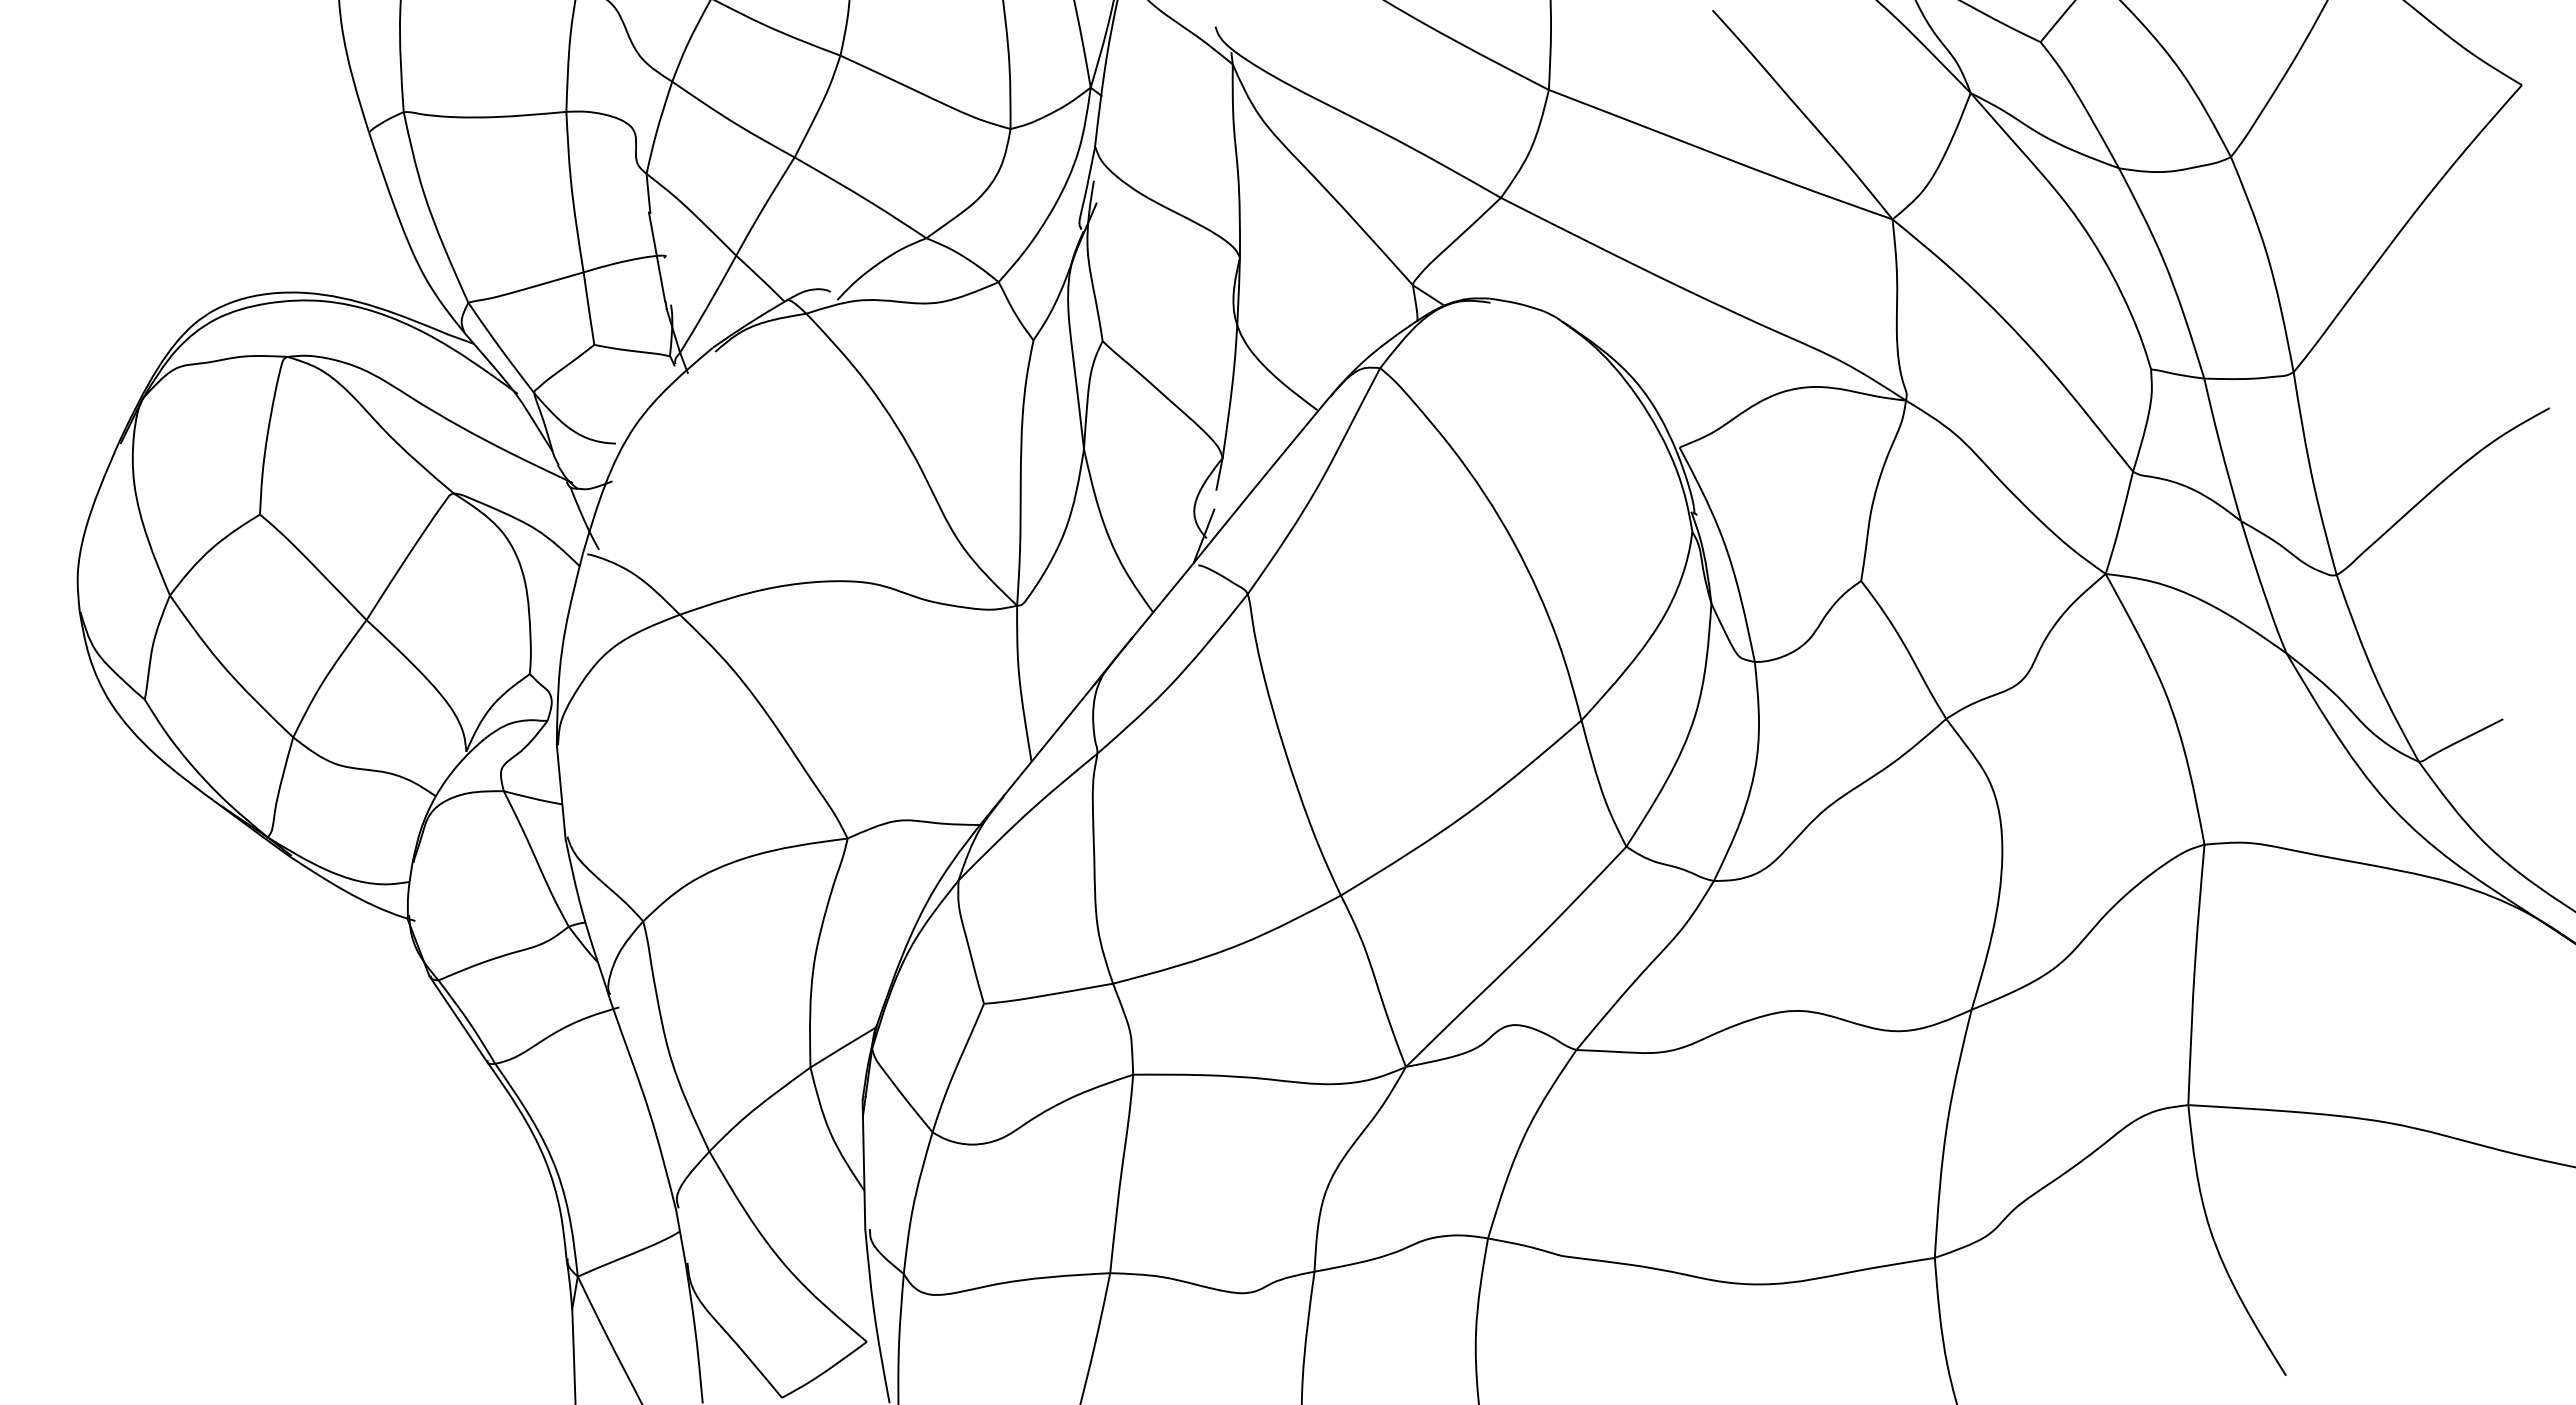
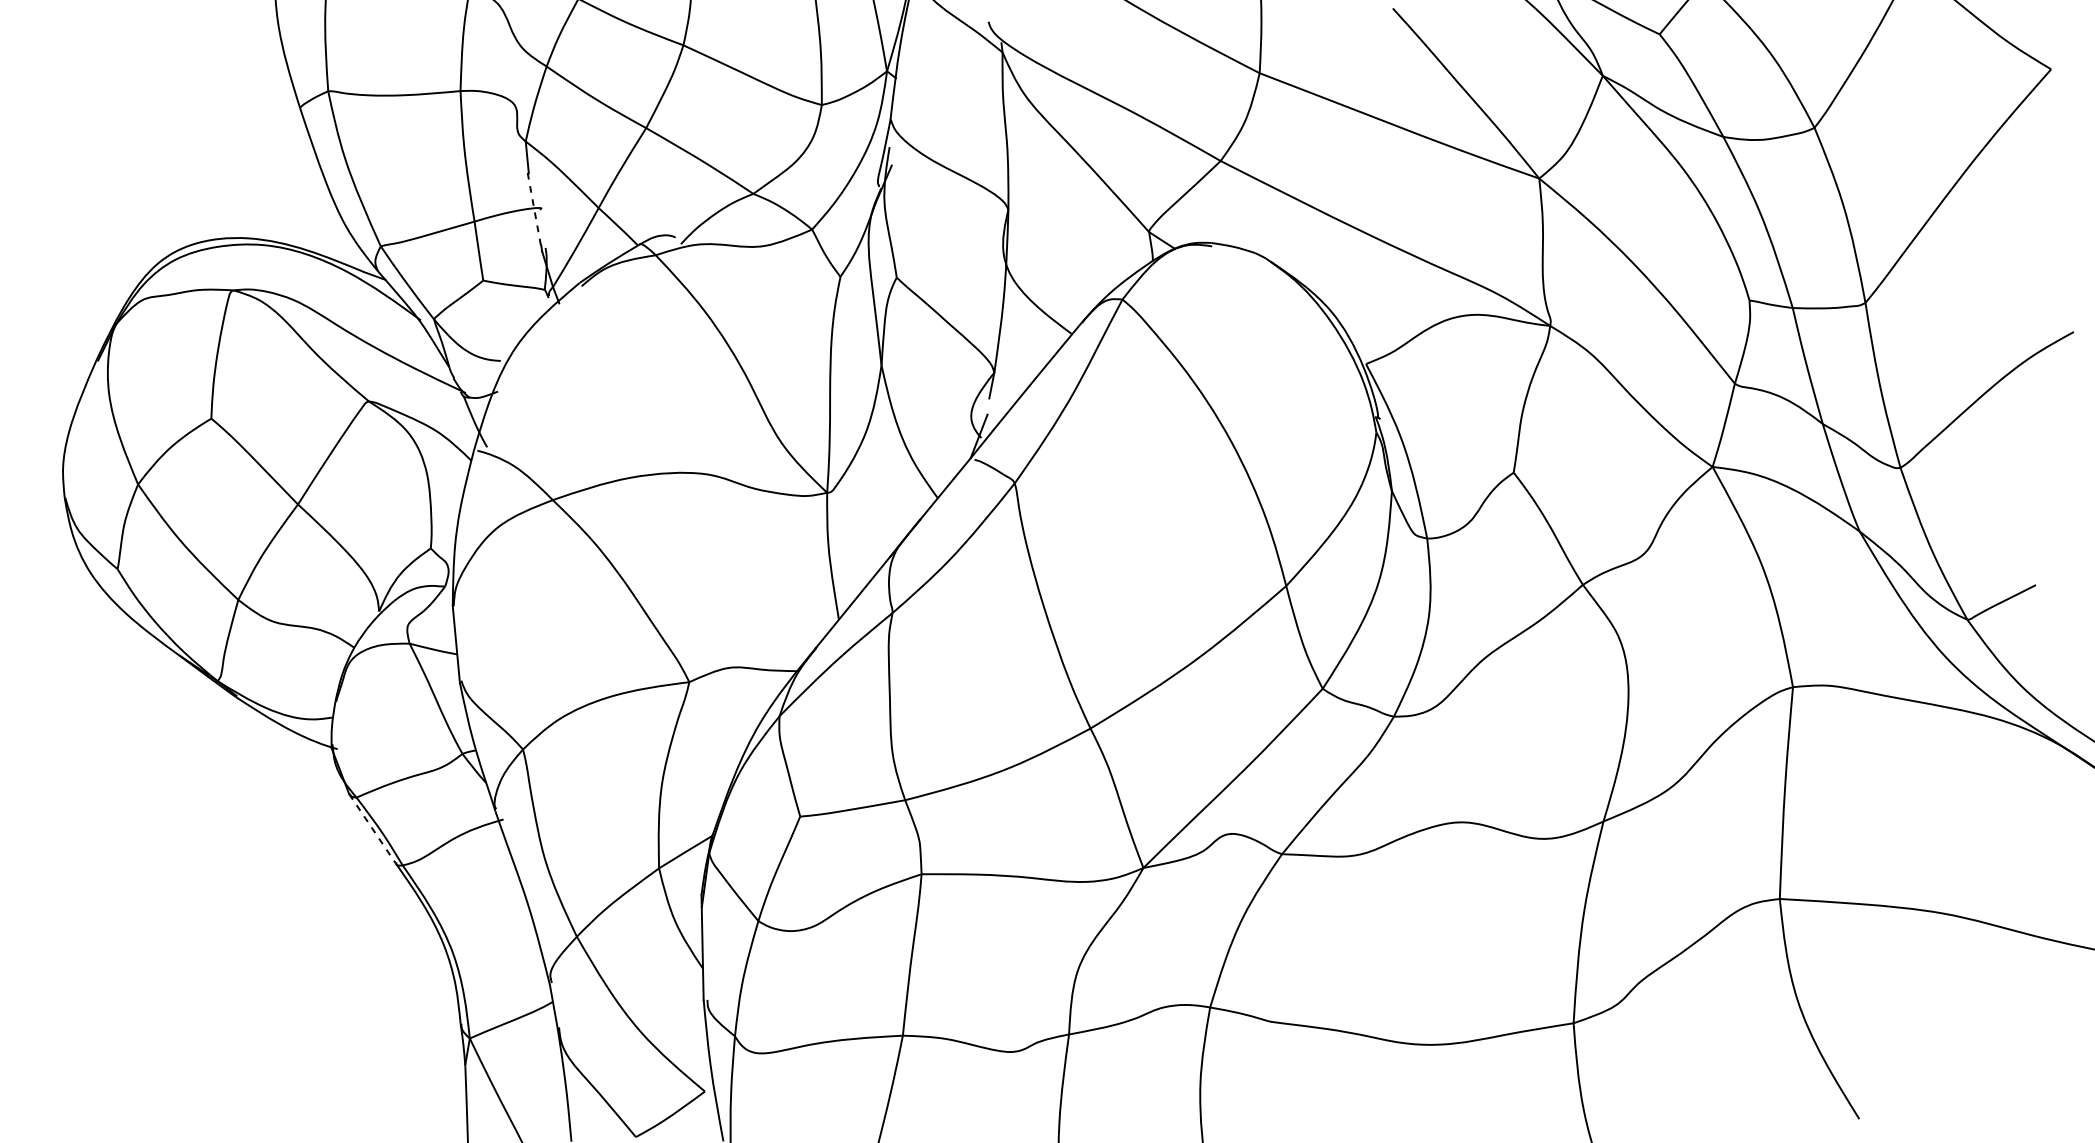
line: (657, 257) -> (534, 209), solid -> dashed
line: (457, 1018) -> (371, 828), solid -> dashed

